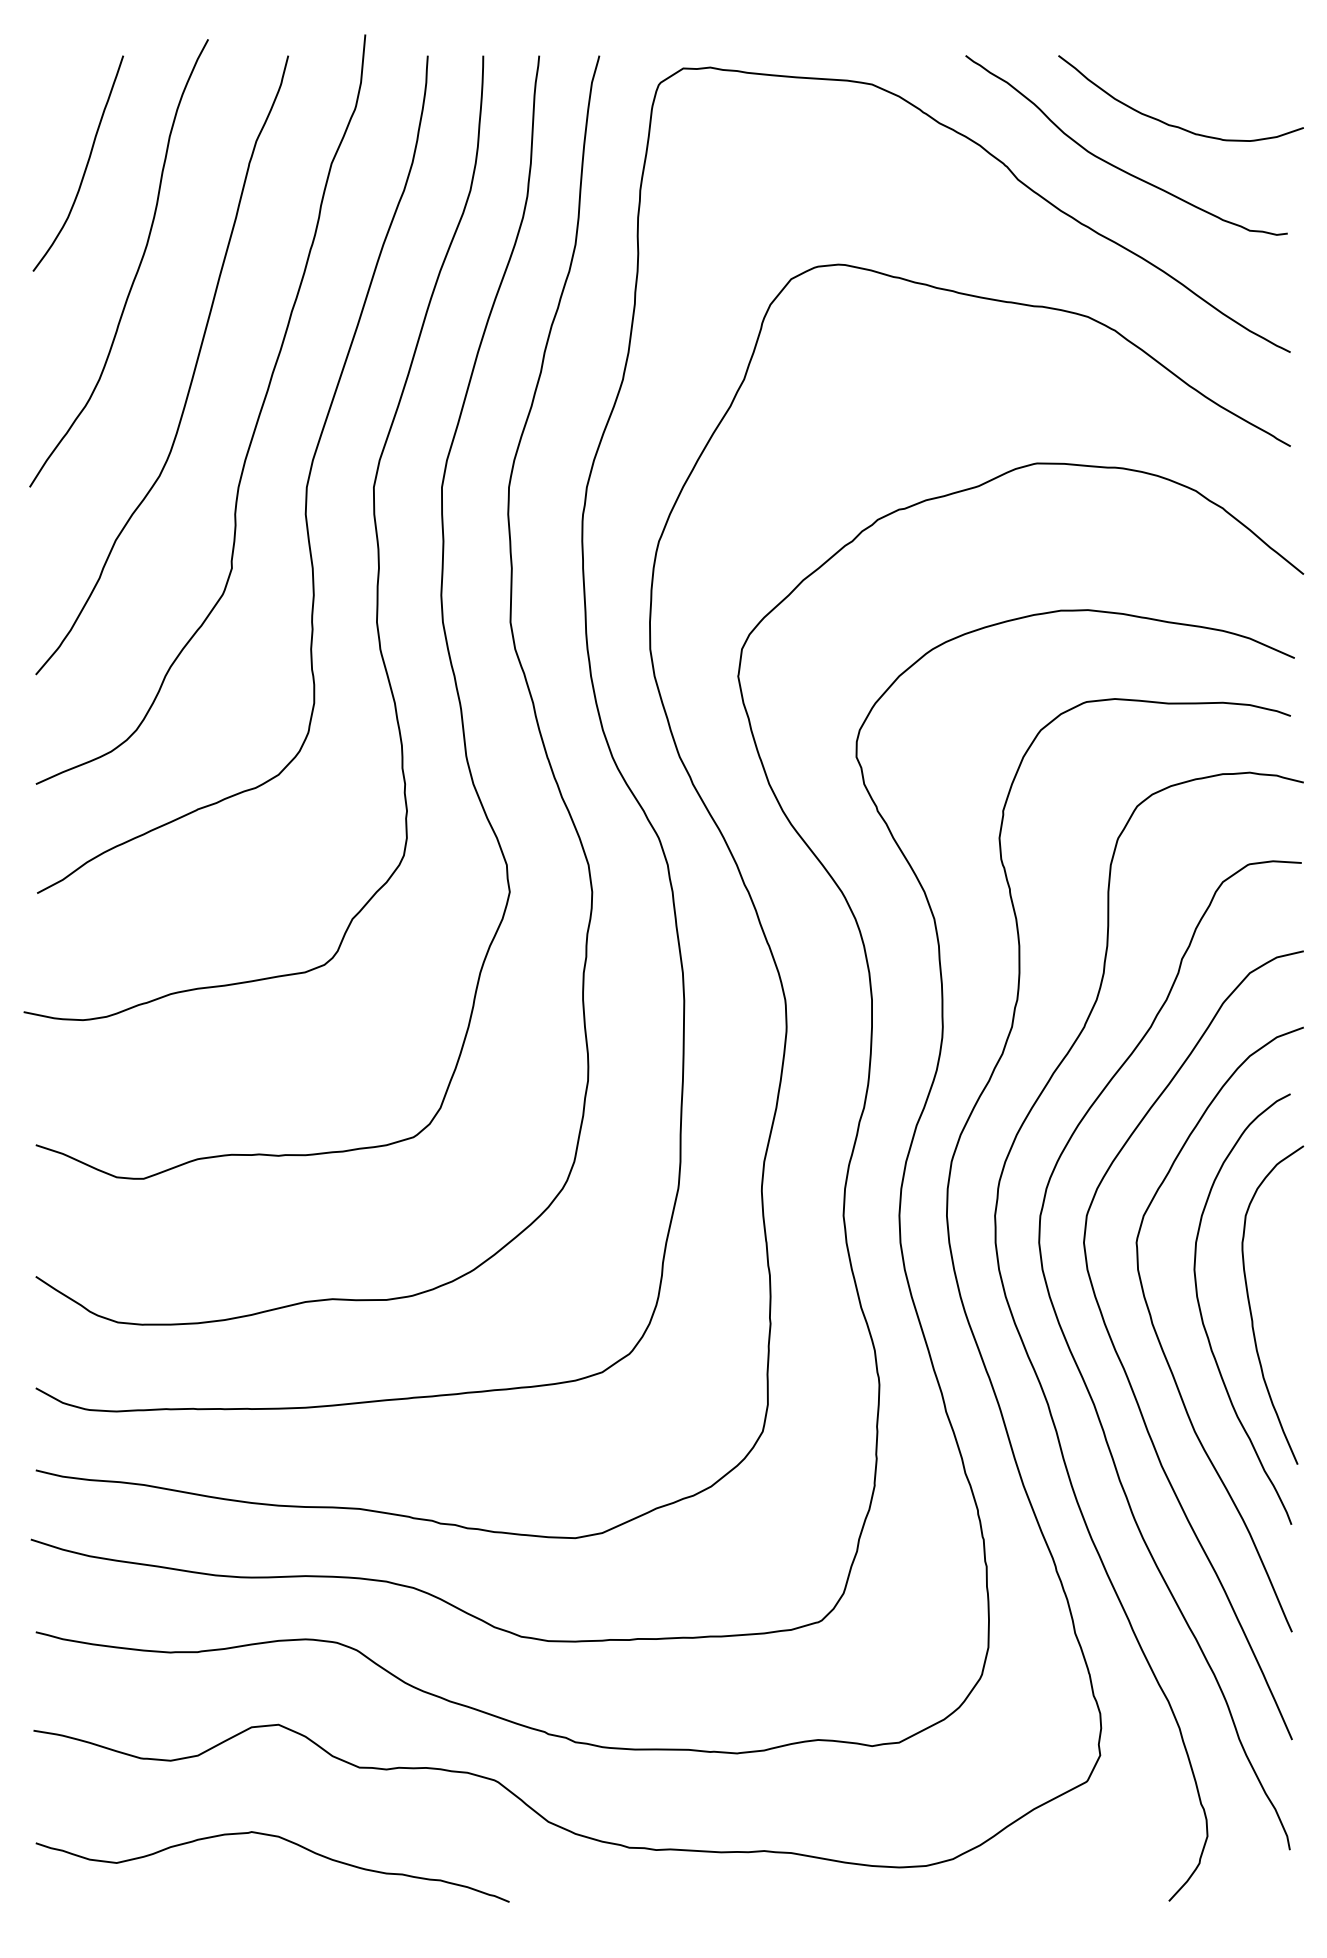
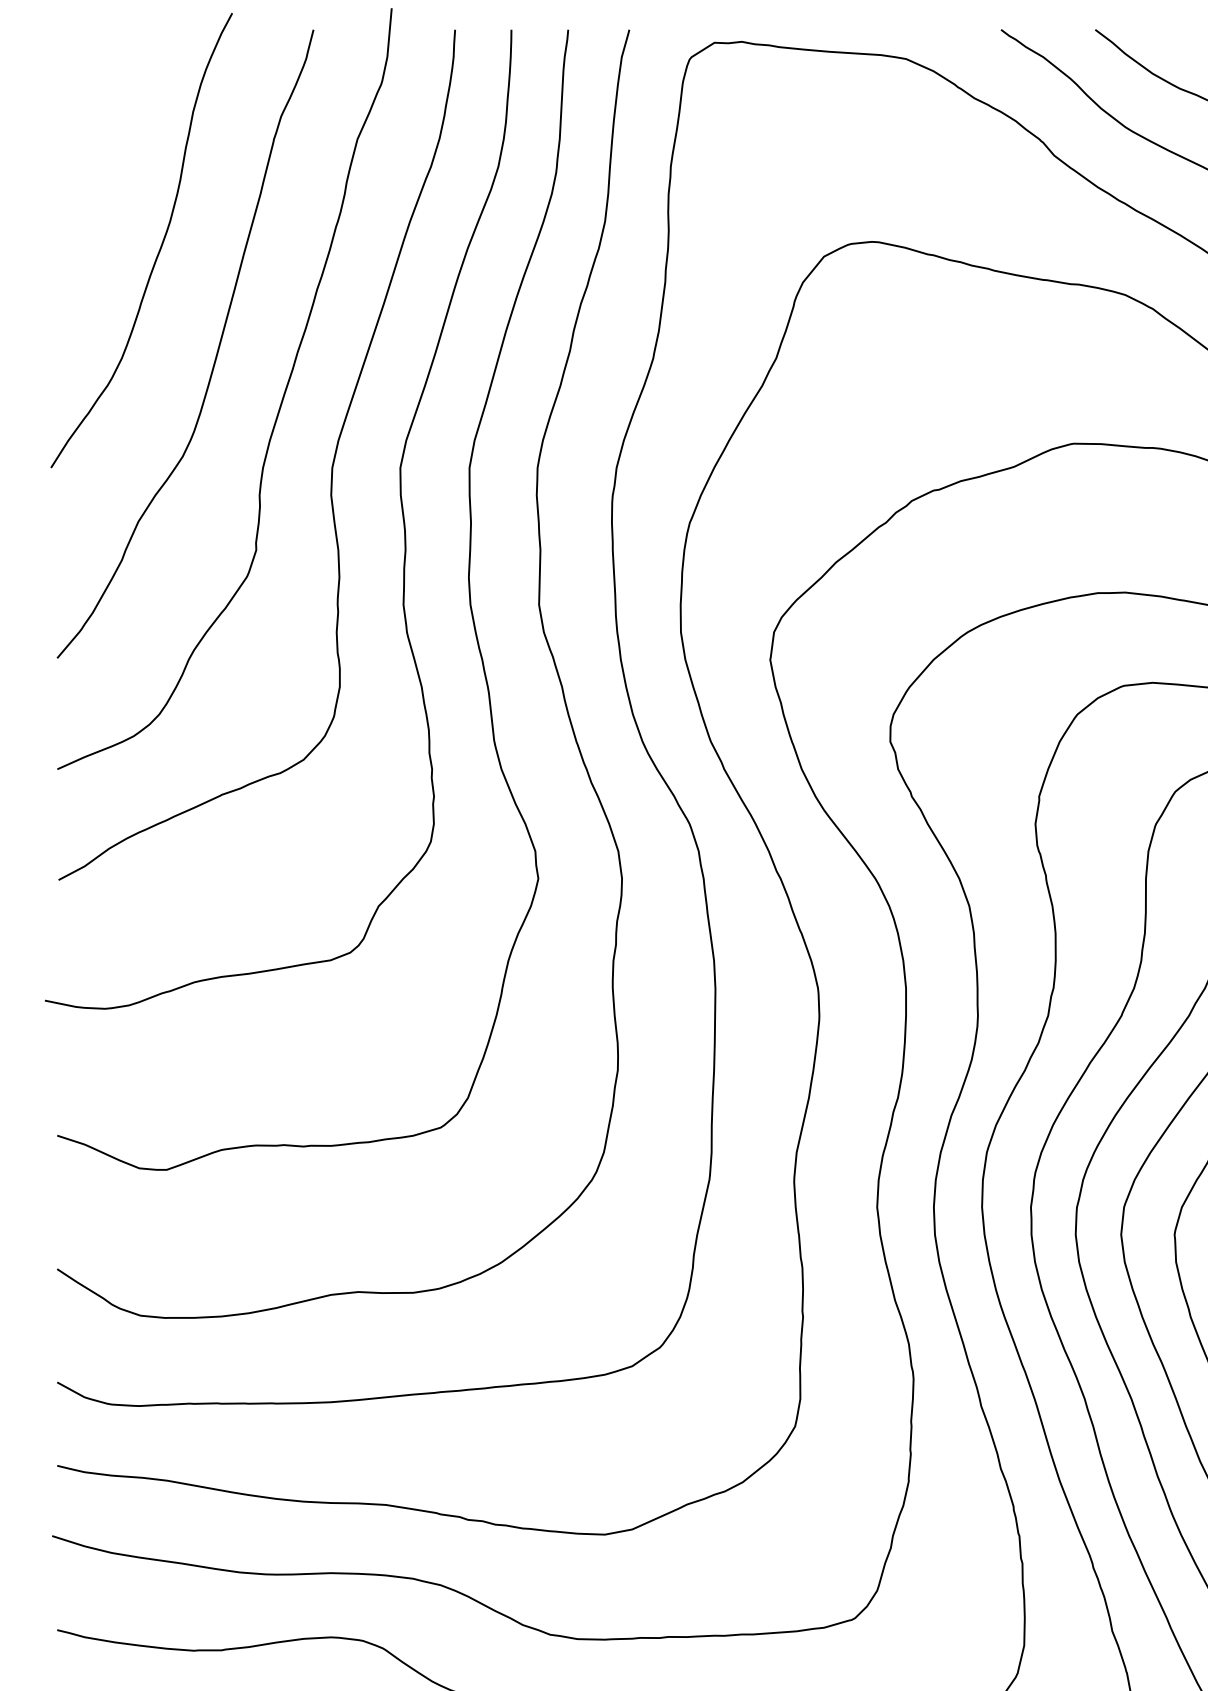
curve: (85, 166) -> (107, 142), removed

